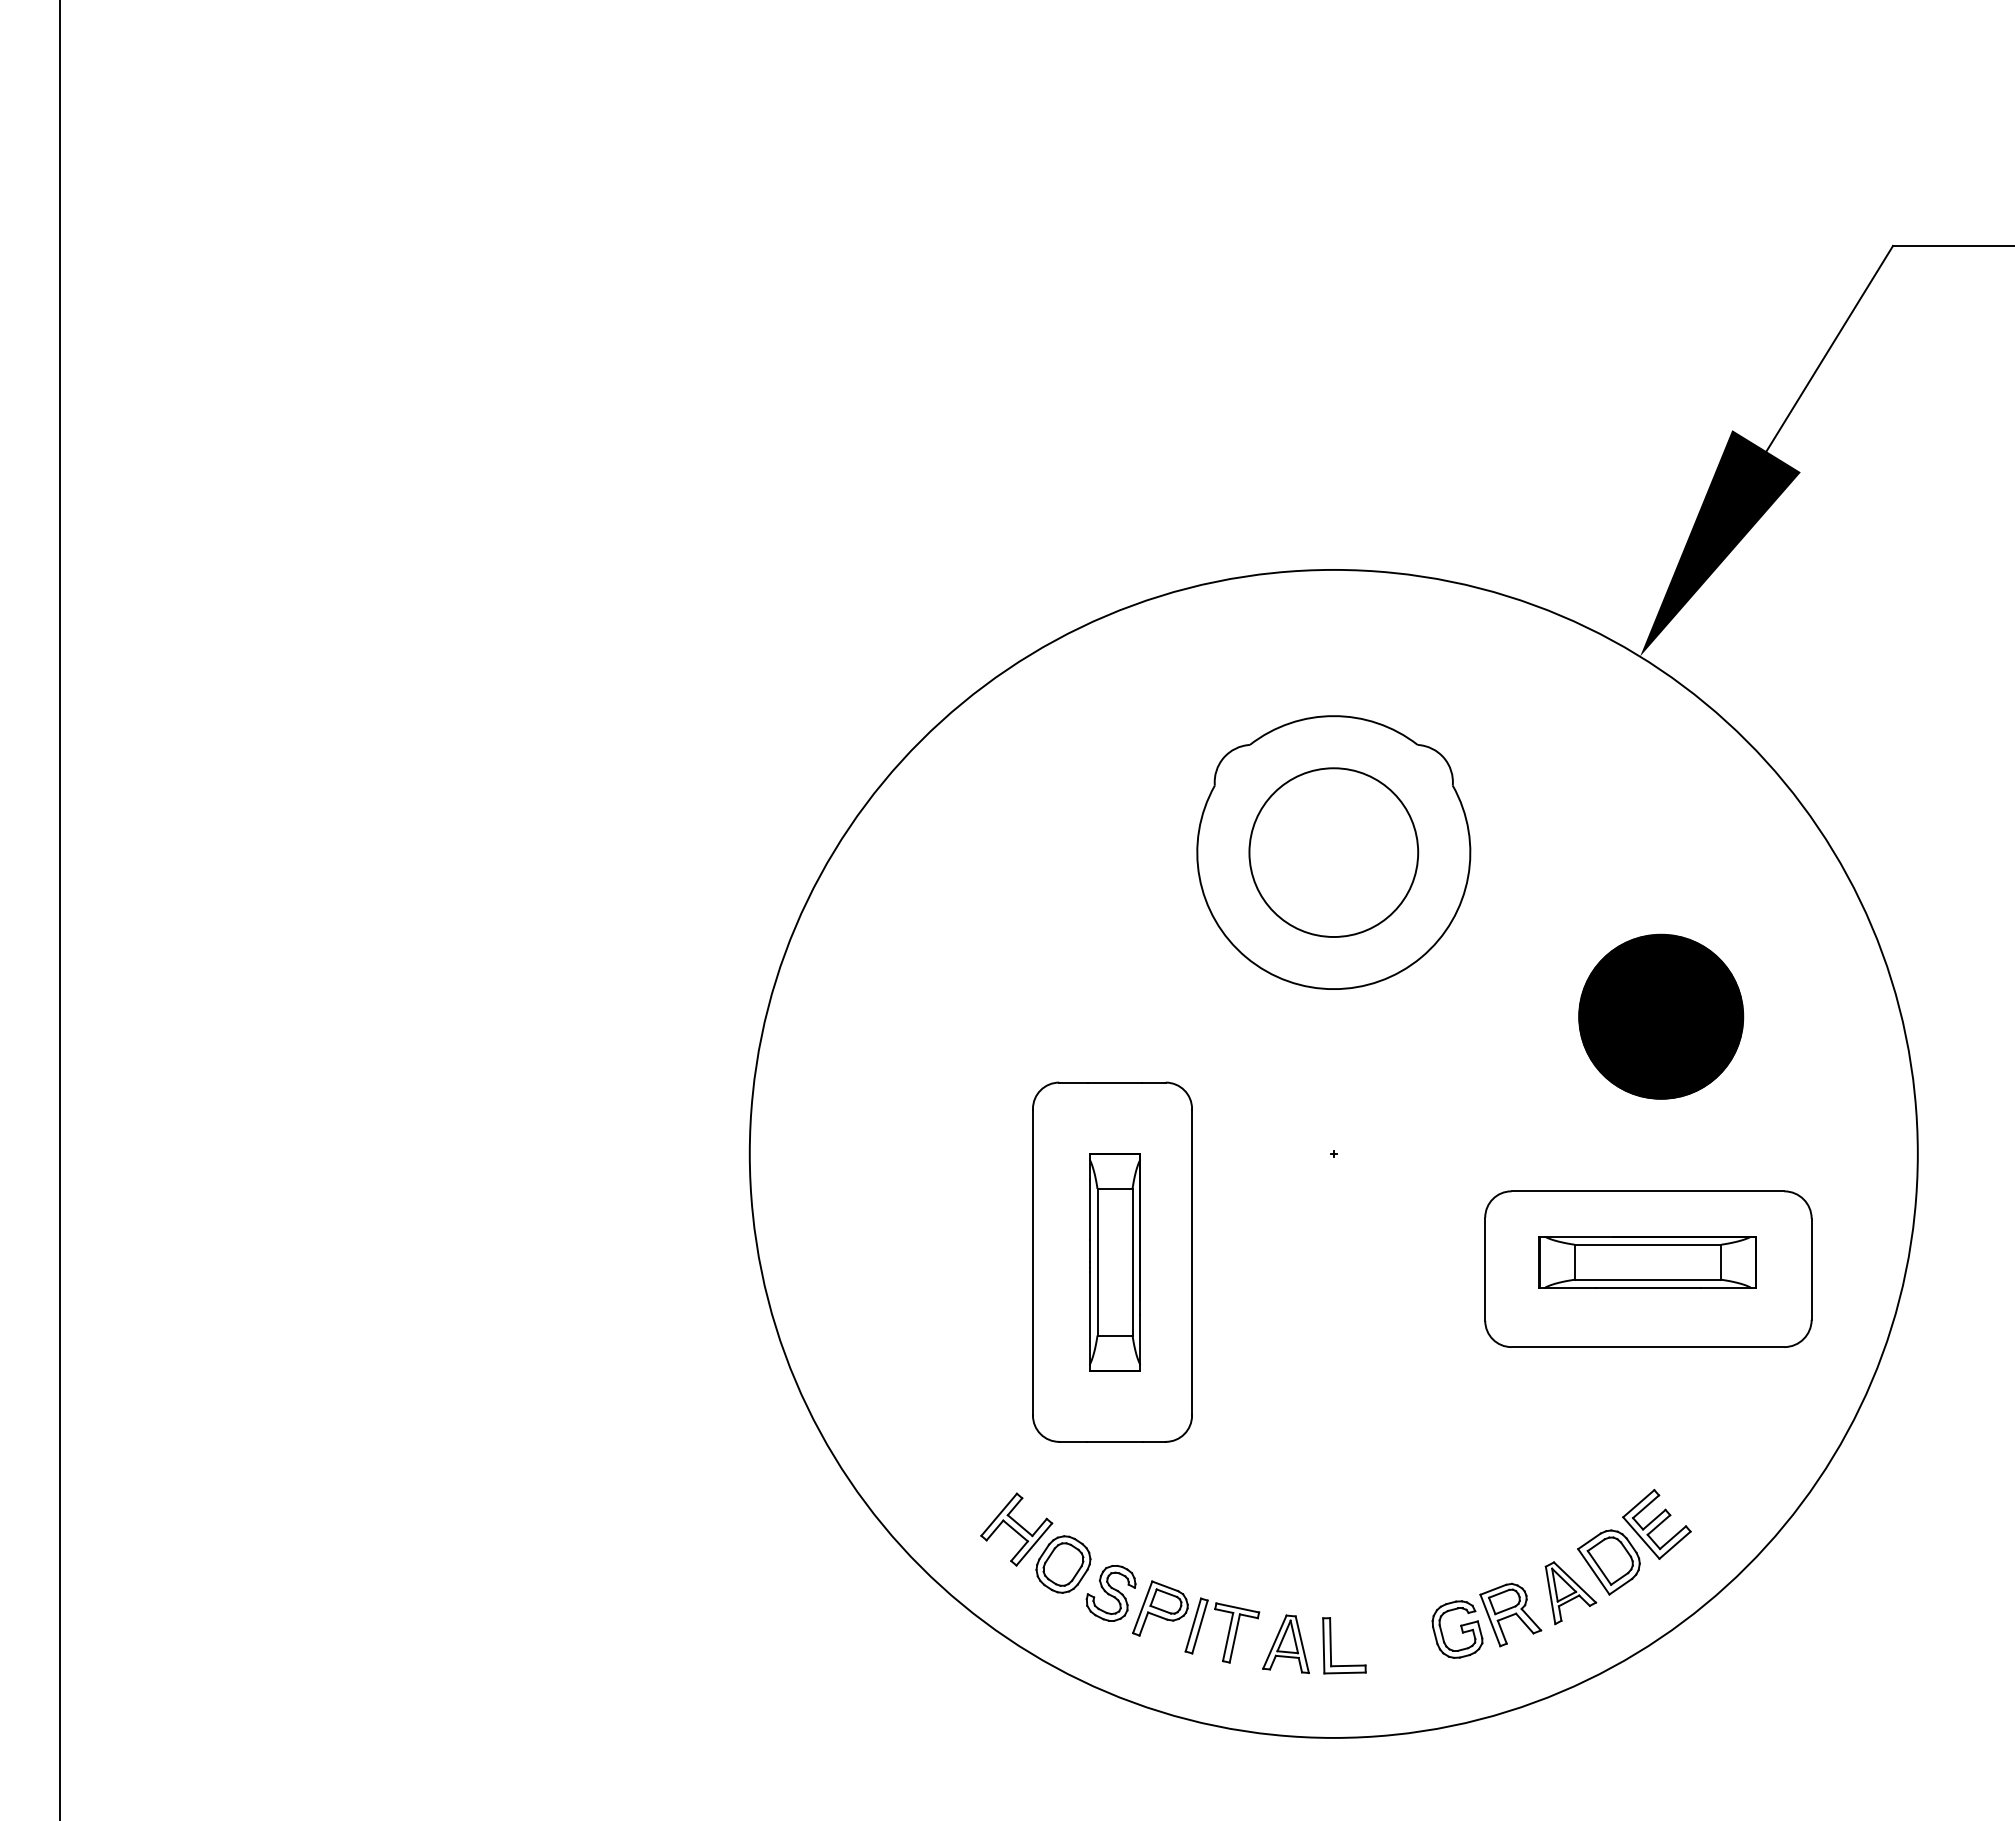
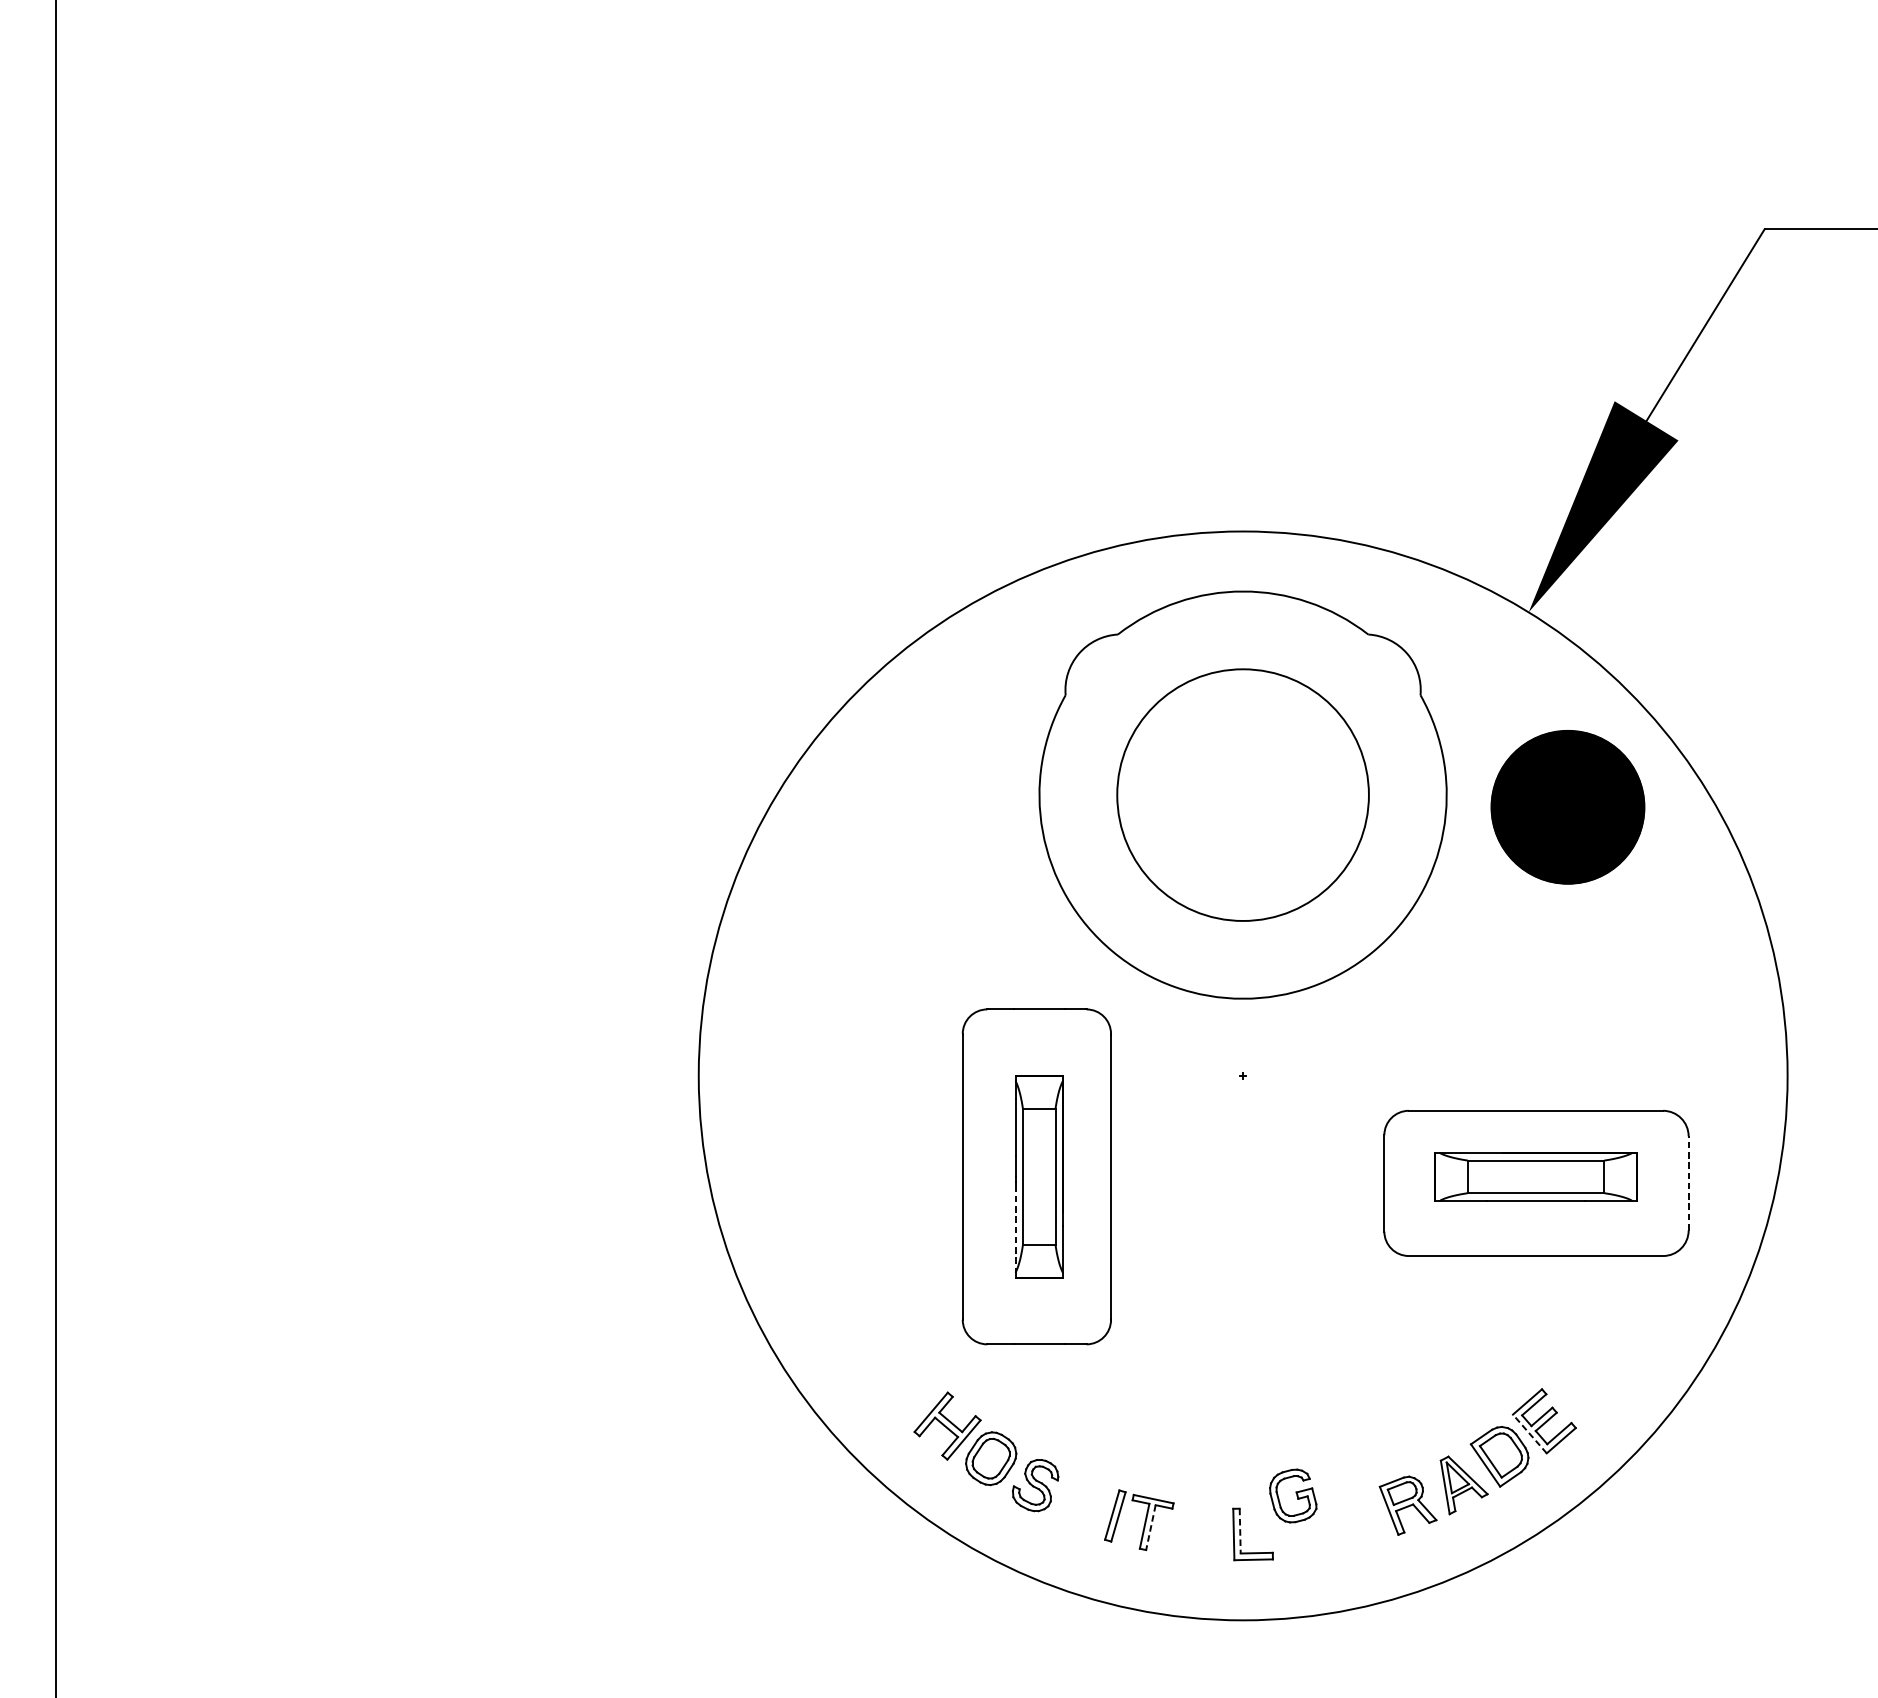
part: (1333, 852) -> (1242, 794), size x1.6
part: (1661, 1016) -> (1568, 807), moved
line: (1811, 1269) -> (1688, 1183), solid -> dashed
line: (1089, 1318) -> (1015, 1229), solid -> dashed
line: (1641, 1538) -> (1530, 1434), solid -> dashed
part: (1160, 1608) -> (1081, 1499), removed
part: (1457, 1629) -> (1293, 1495), moved
line: (1234, 1638) -> (1150, 1527), solid -> dashed
line: (1330, 1642) -> (1240, 1531), solid -> dashed
part: (1285, 1643) -> (1198, 1532), removed

